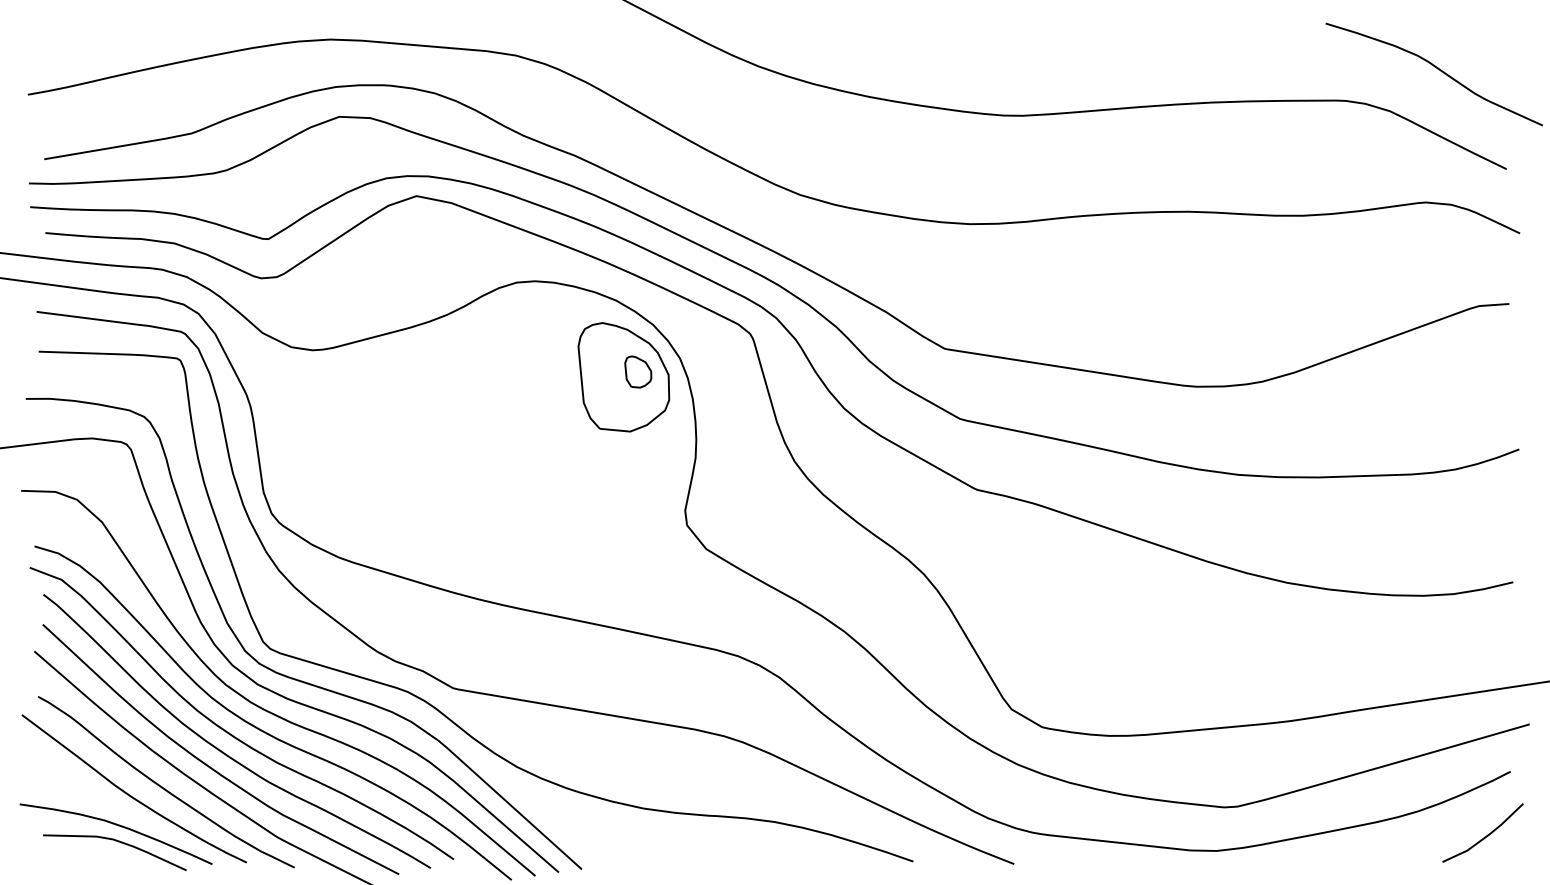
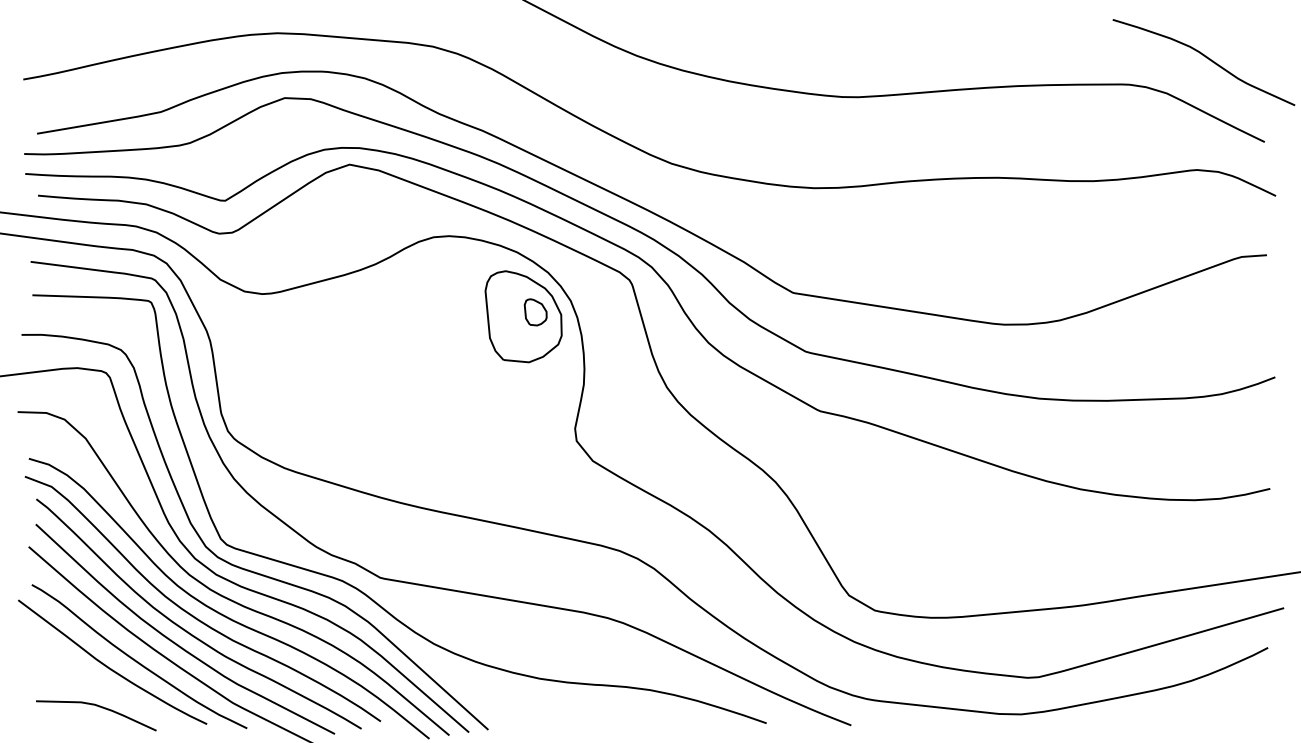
curve: (118, 826) -> (99, 693), removed
line: (1484, 836) -> (1246, 702), removed

